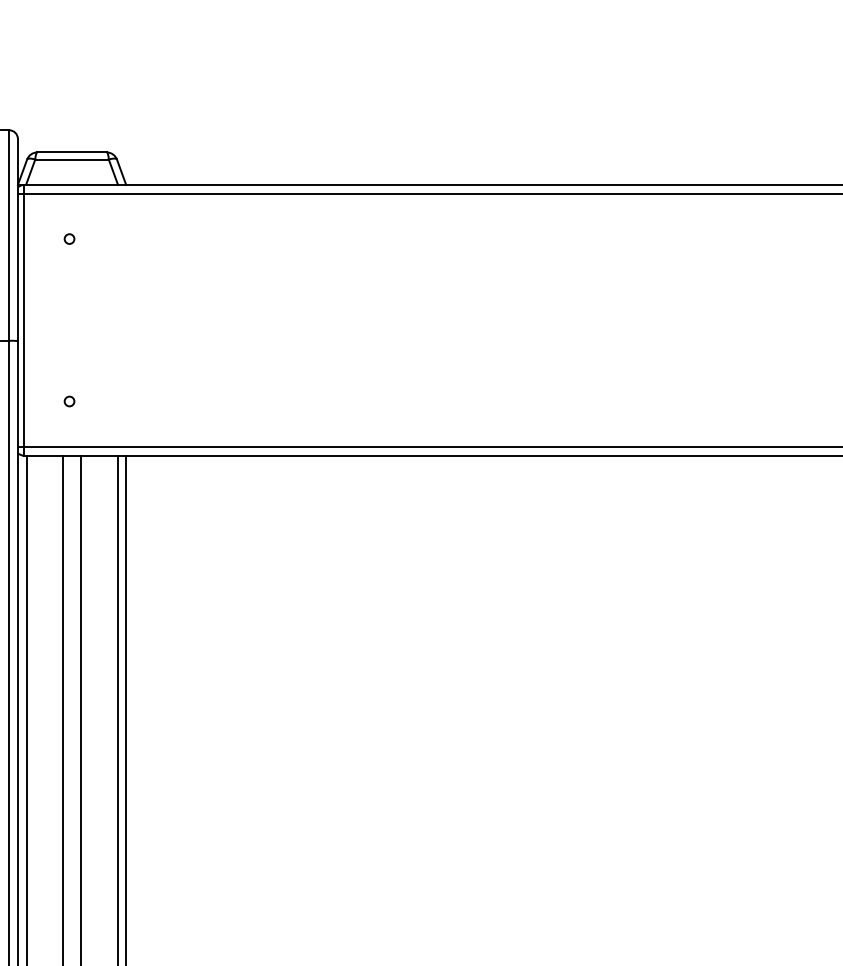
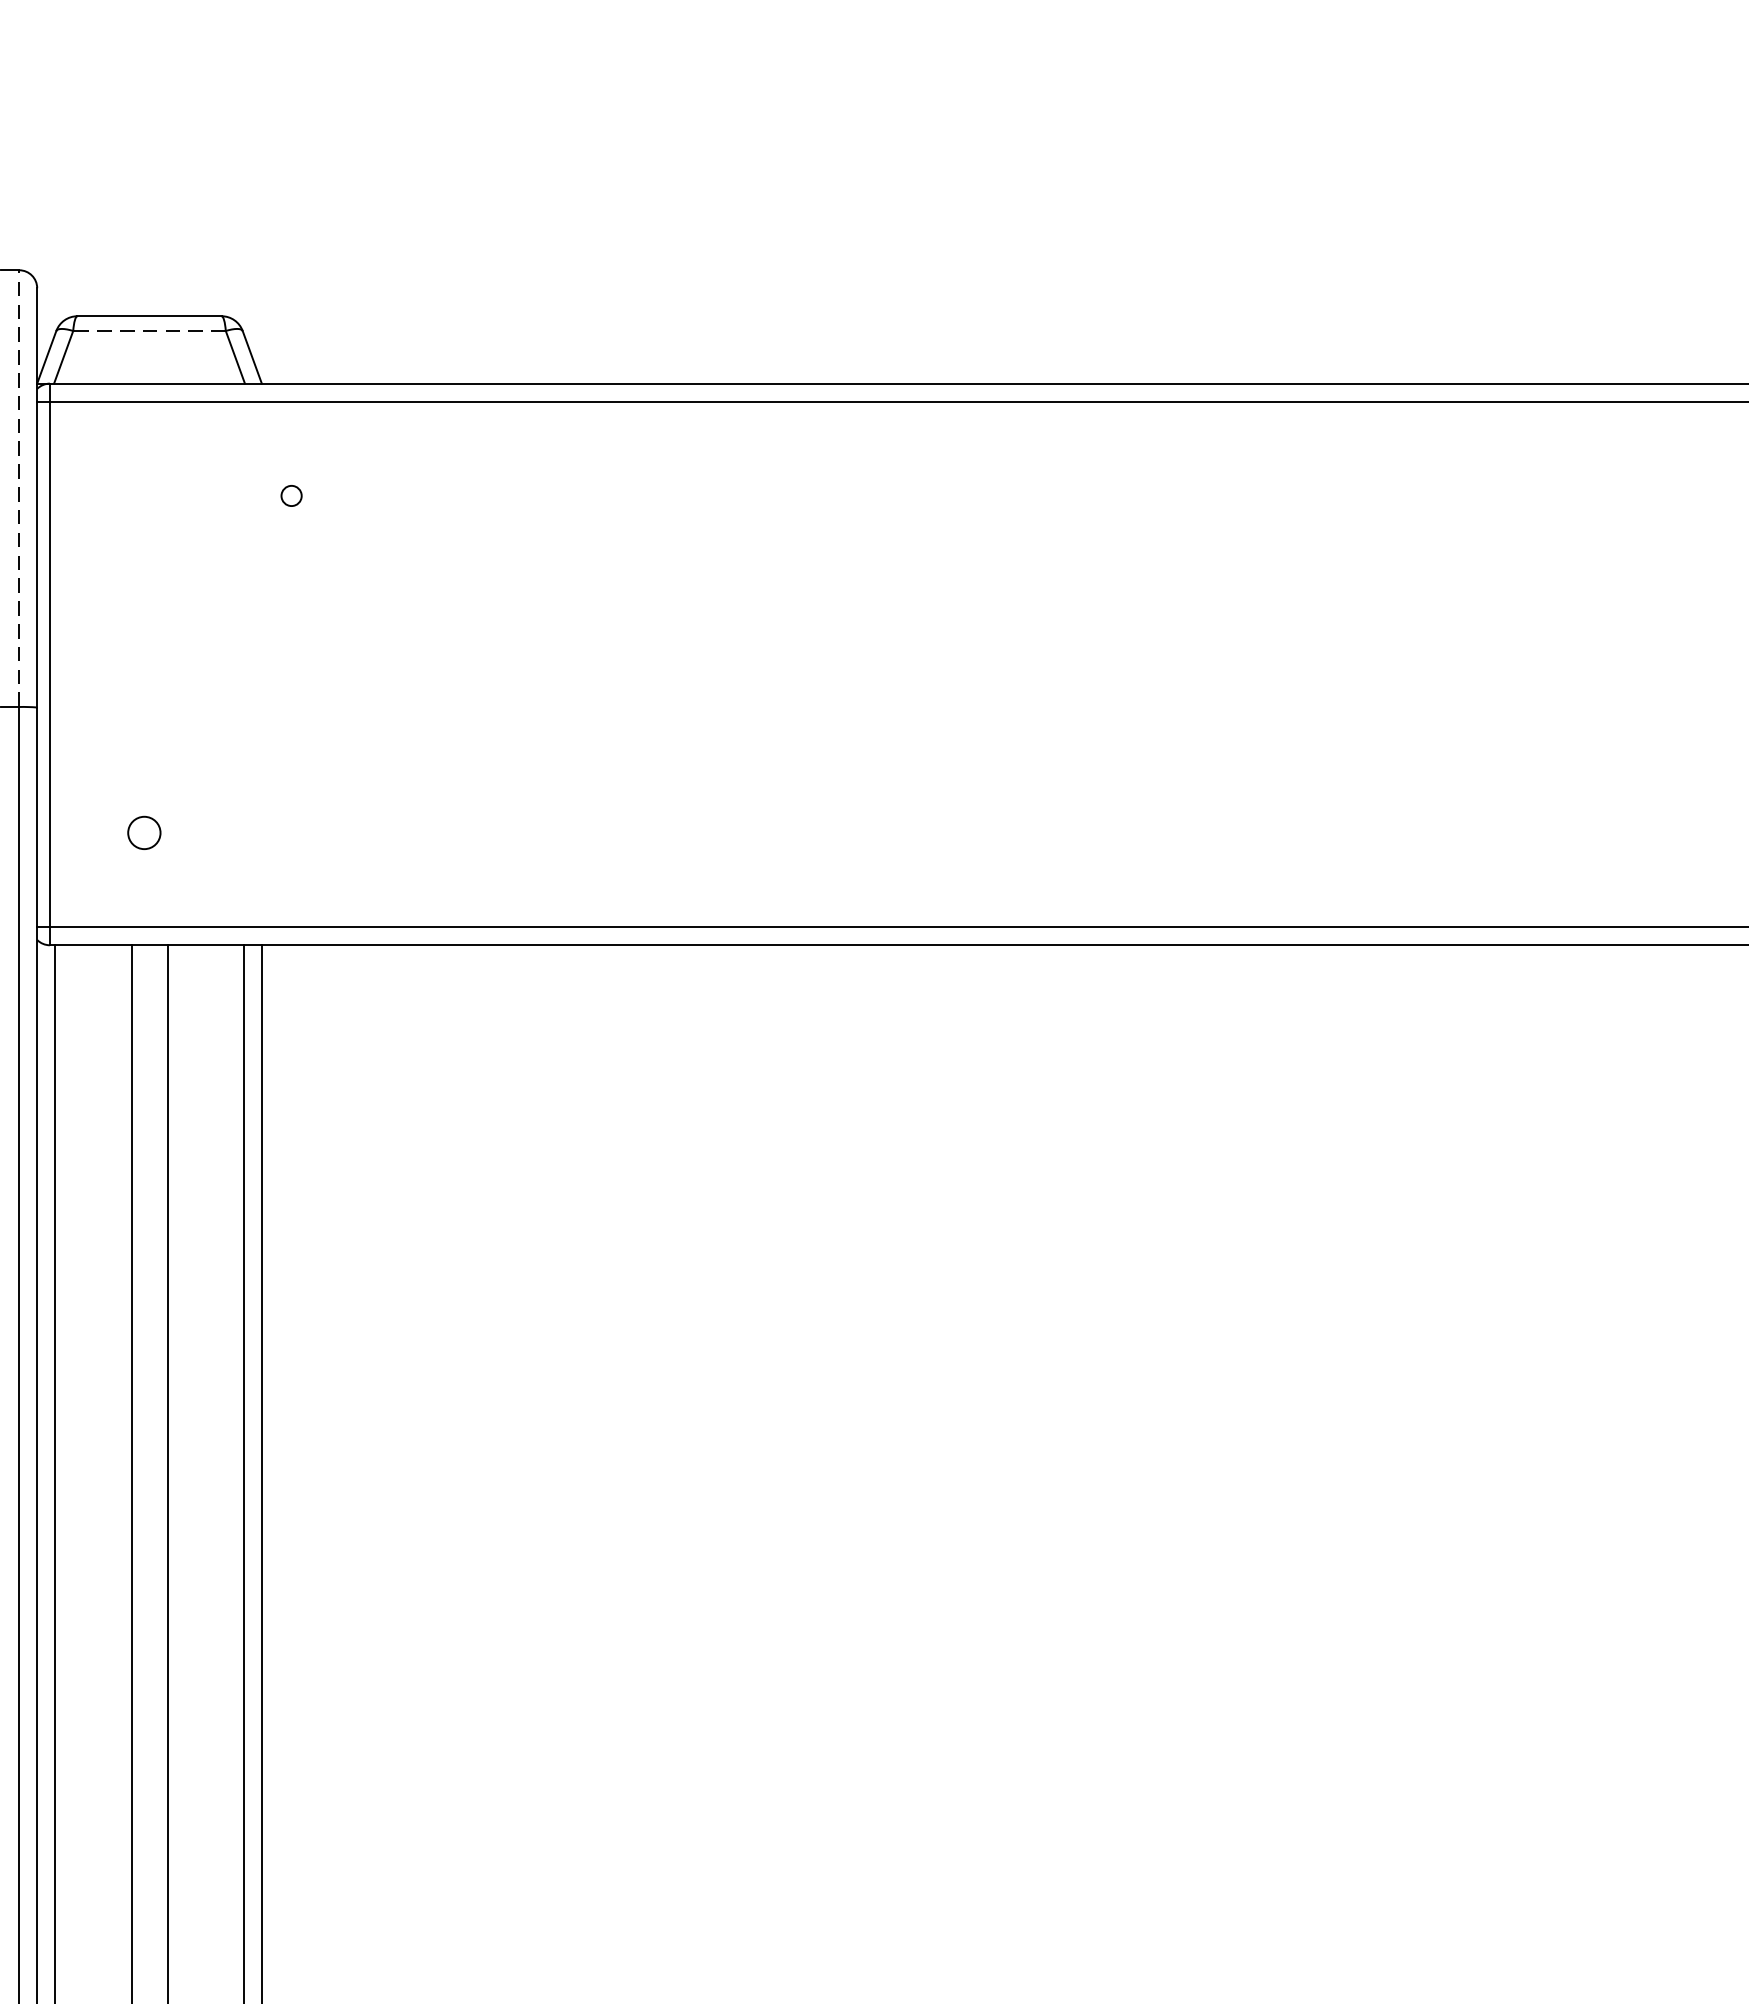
line: (72, 159) -> (150, 330), solid -> dashed
line: (9, 235) -> (19, 488), solid -> dashed
circle: (69, 238) -> (291, 494), moved
circle: (69, 401) -> (144, 832), size x1.6

